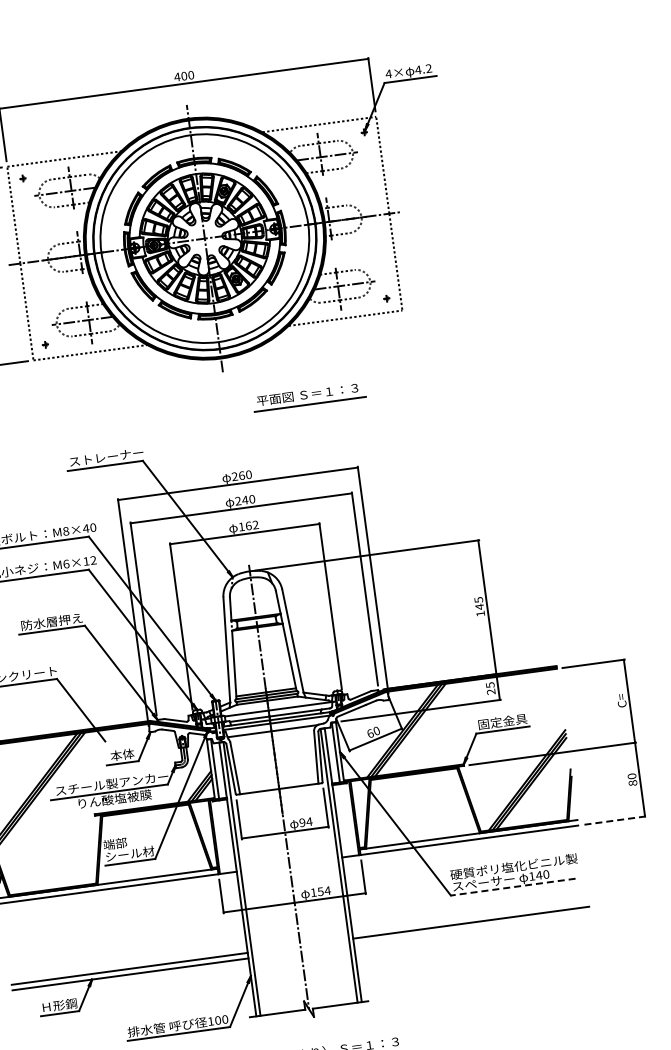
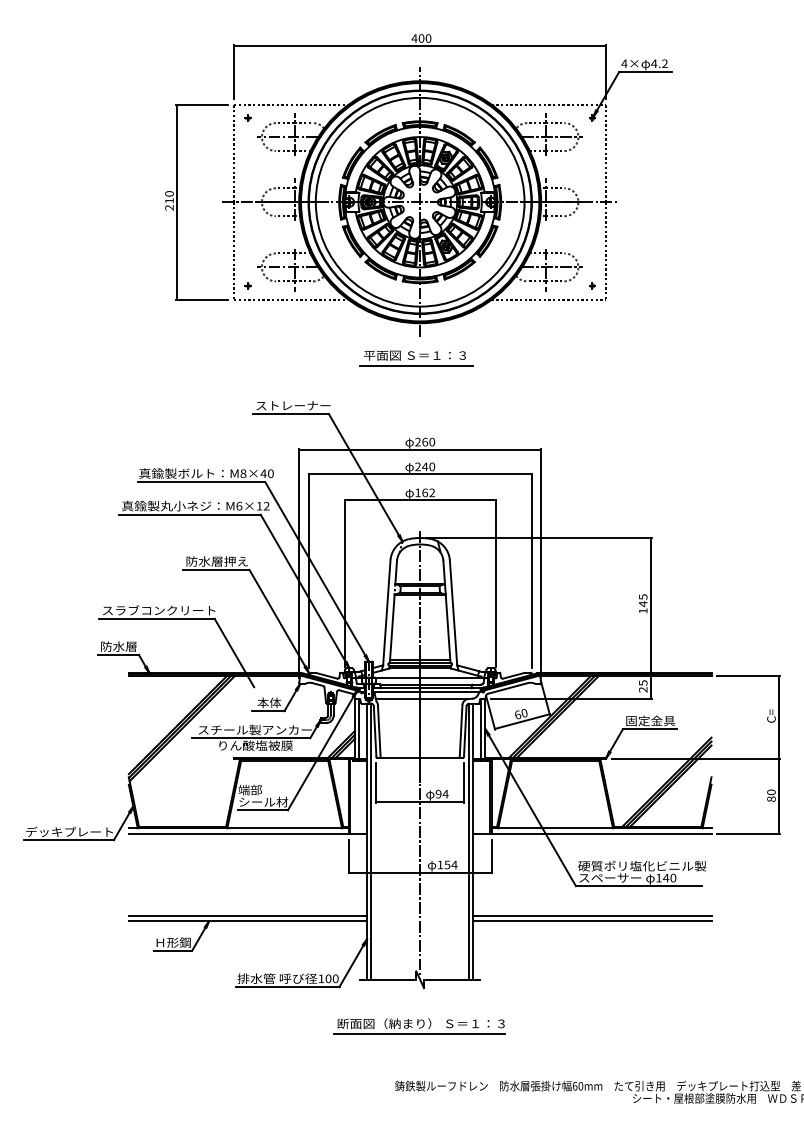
part: (309, 397) -> (416, 358), moved
line: (613, 820) -> (747, 833), dashed -> solid
line: (512, 887) -> (638, 886), dashed -> solid
line: (471, 928) -> (592, 921), added

